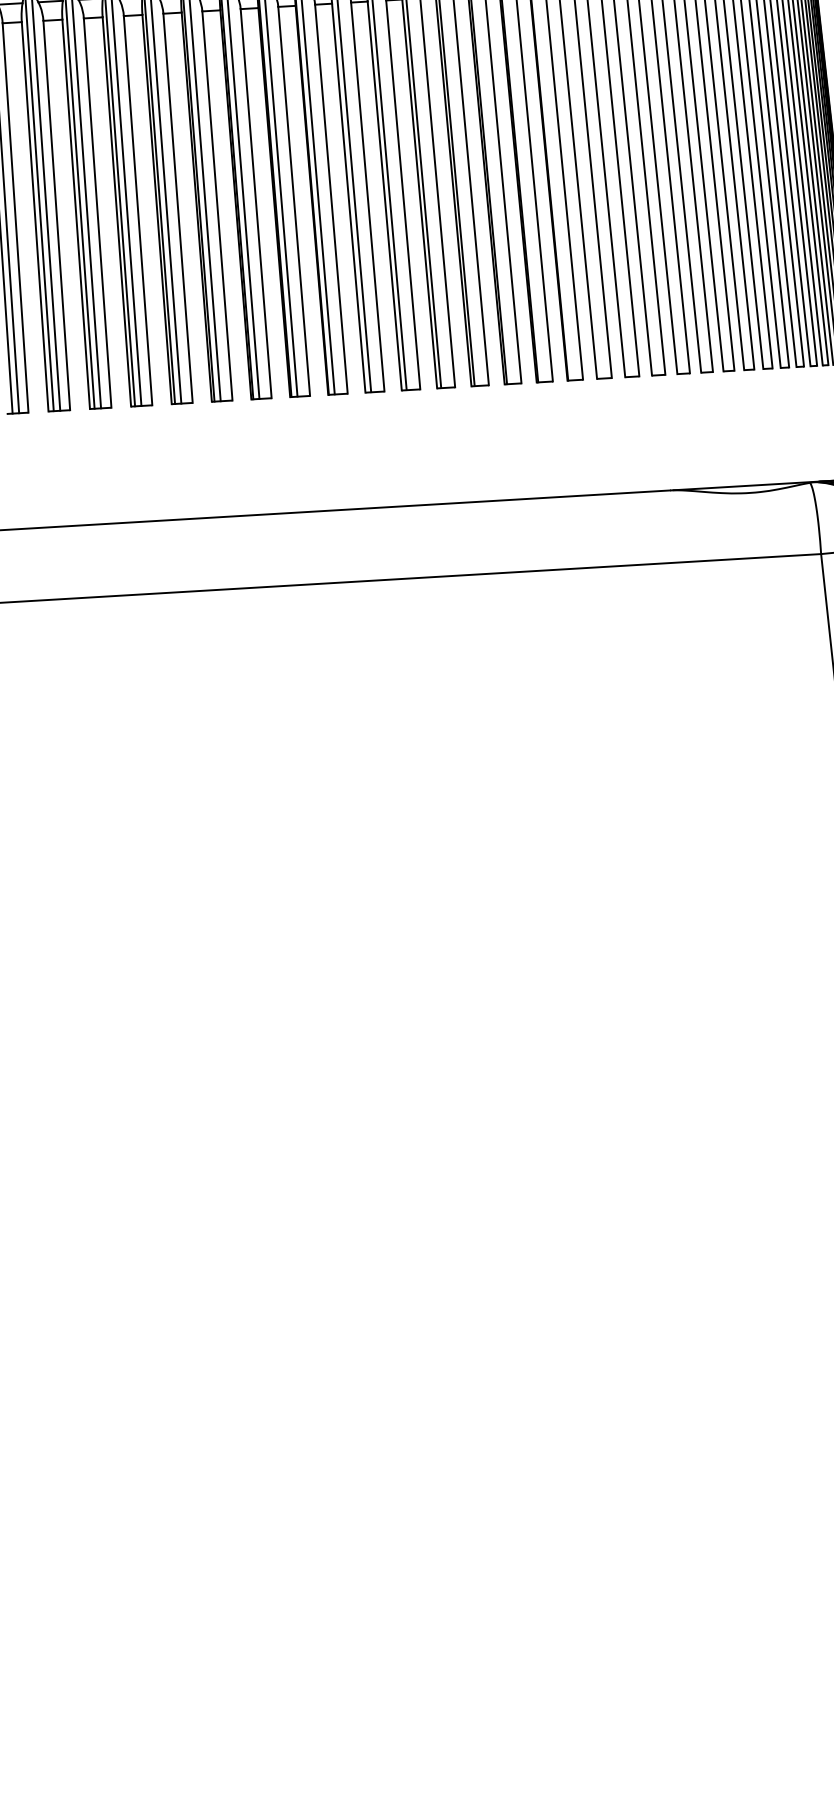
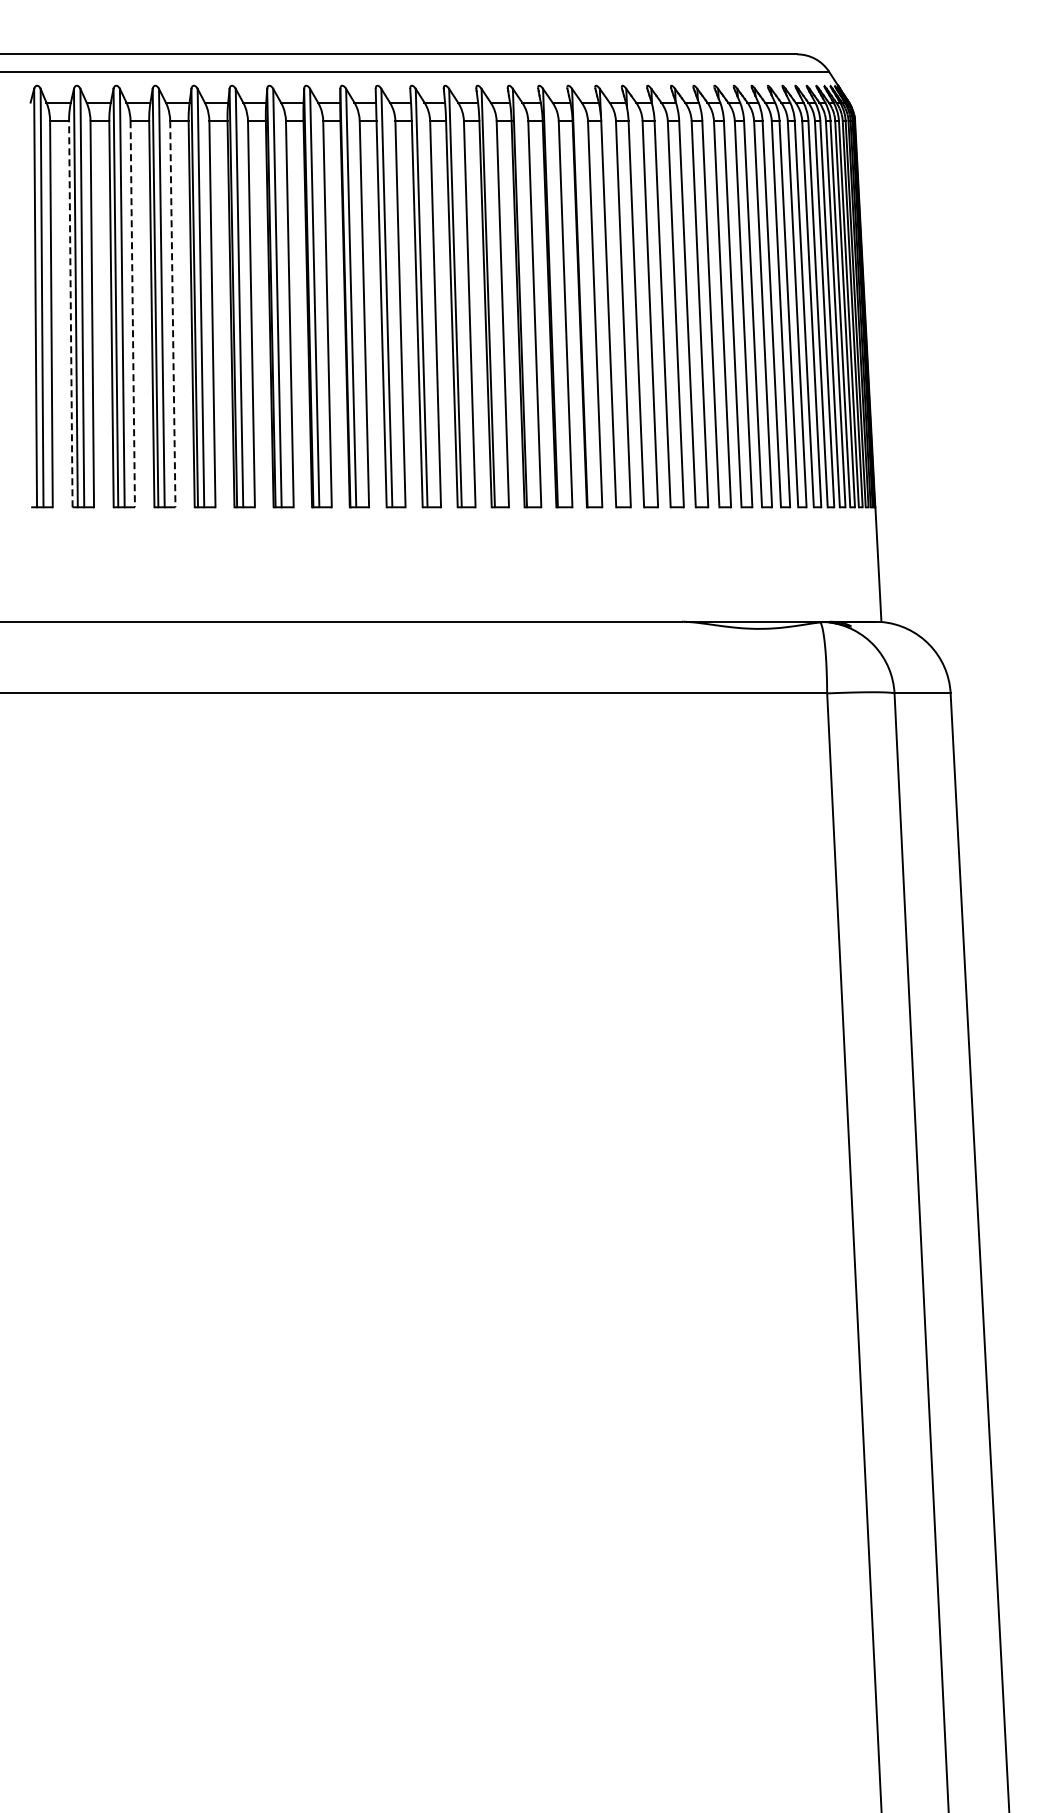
line: (137, 210) -> (172, 314), solid -> dashed
line: (97, 213) -> (132, 314), solid -> dashed
line: (34, 216) -> (70, 313), solid -> dashed

